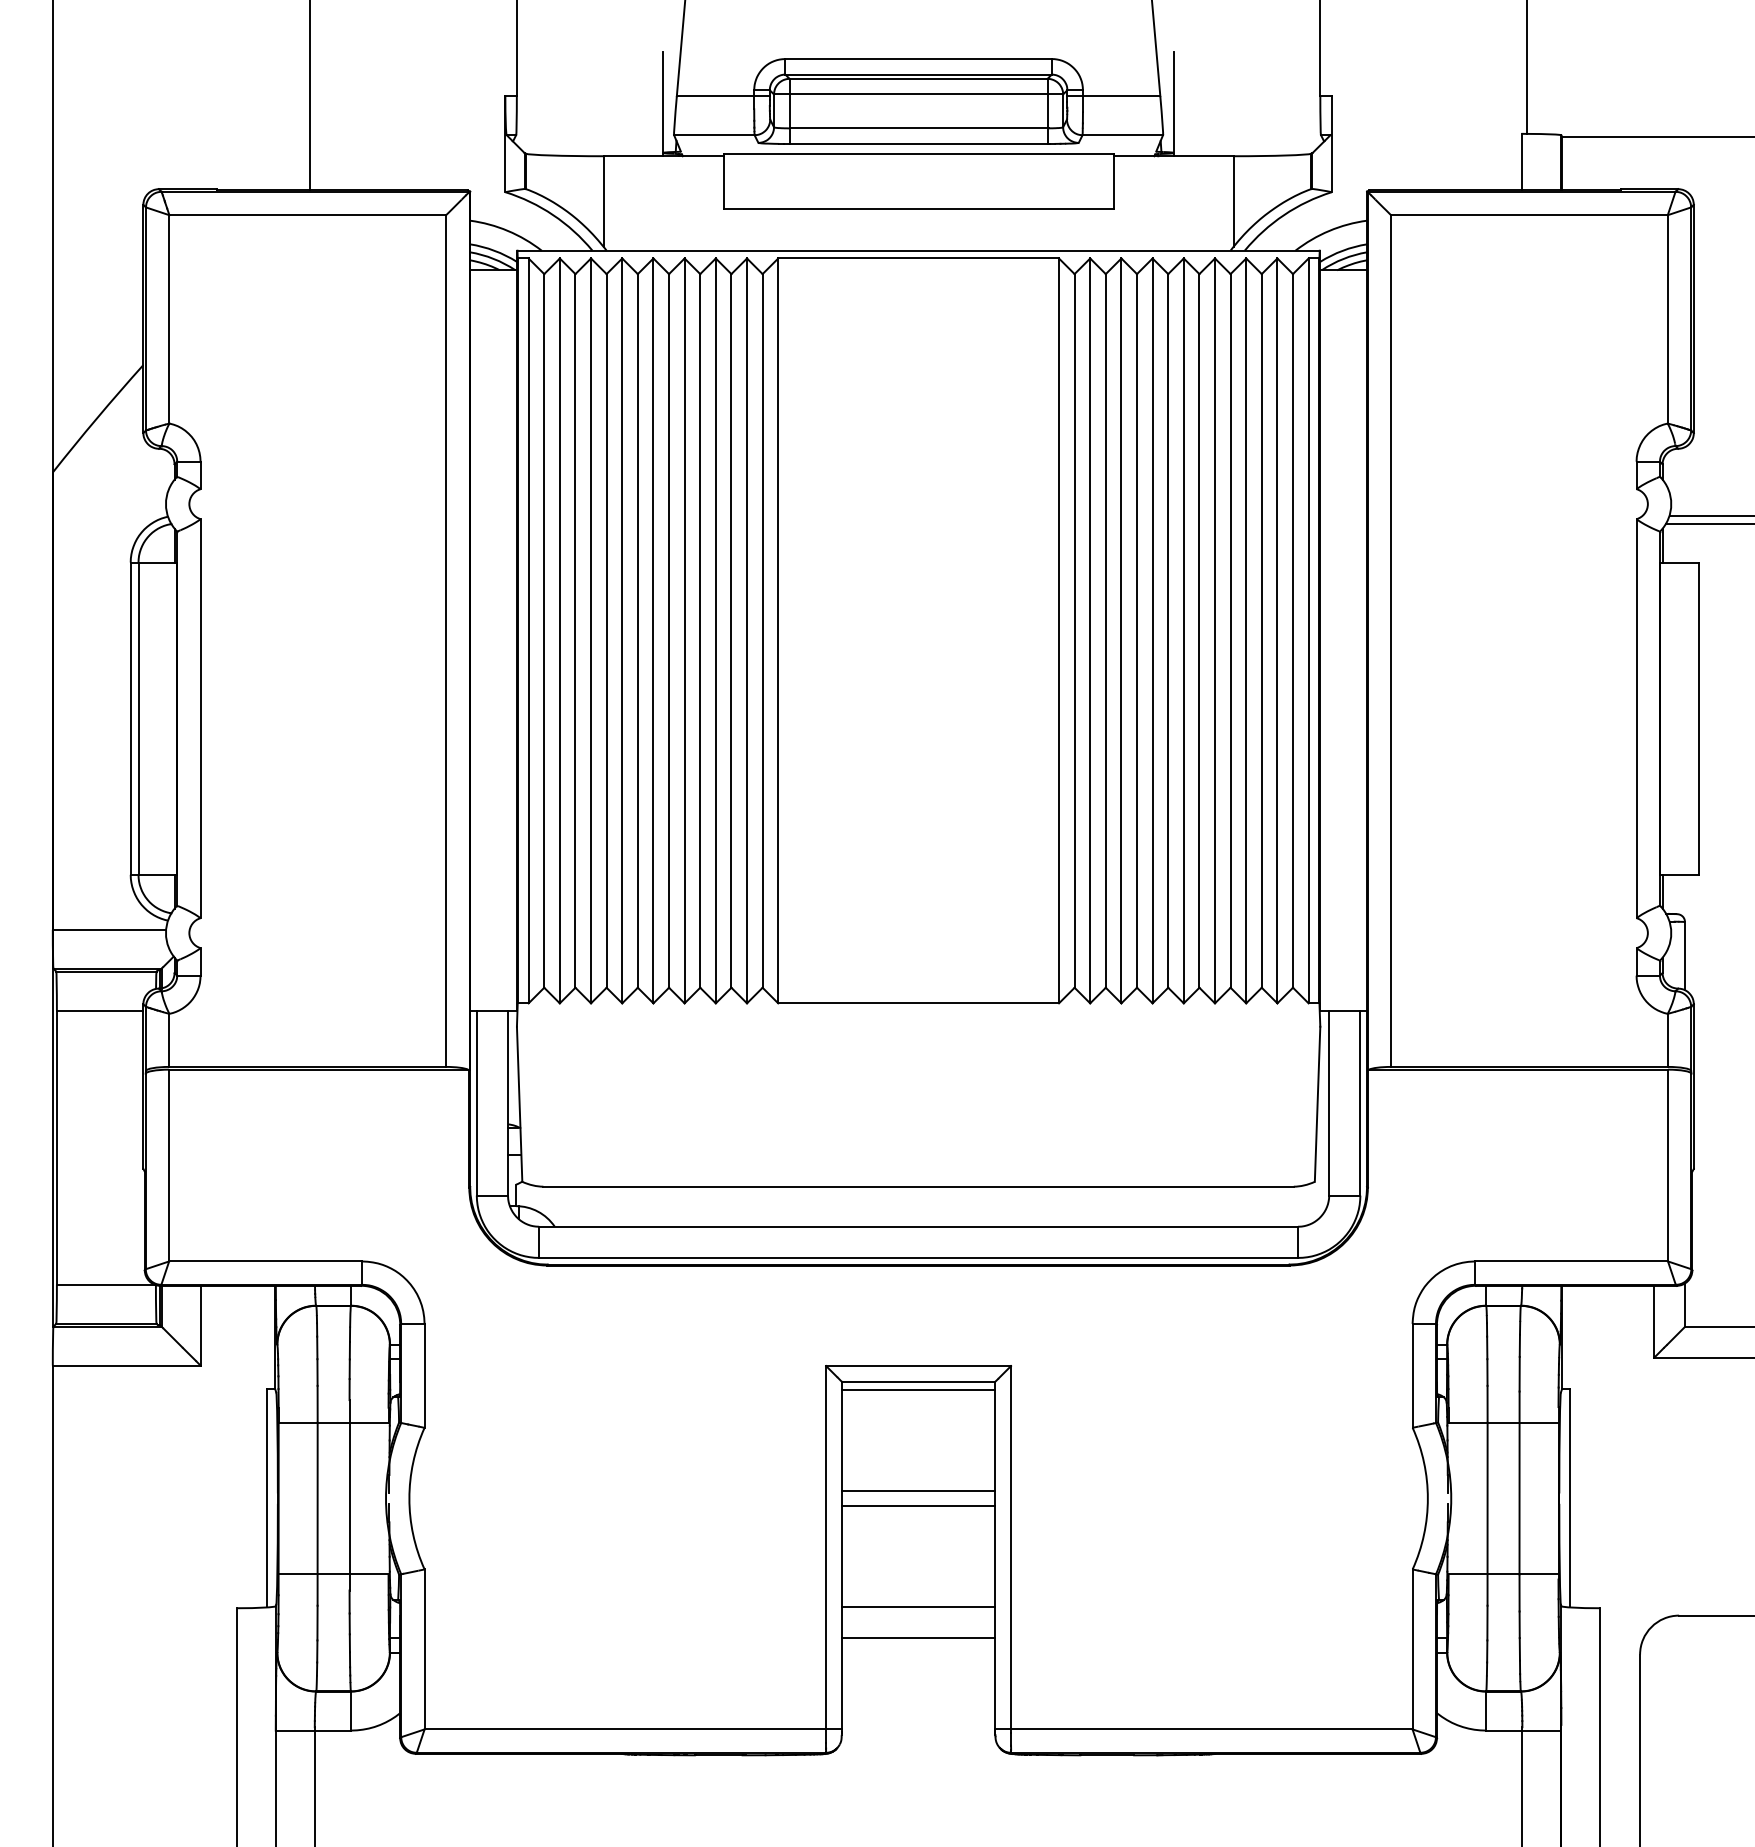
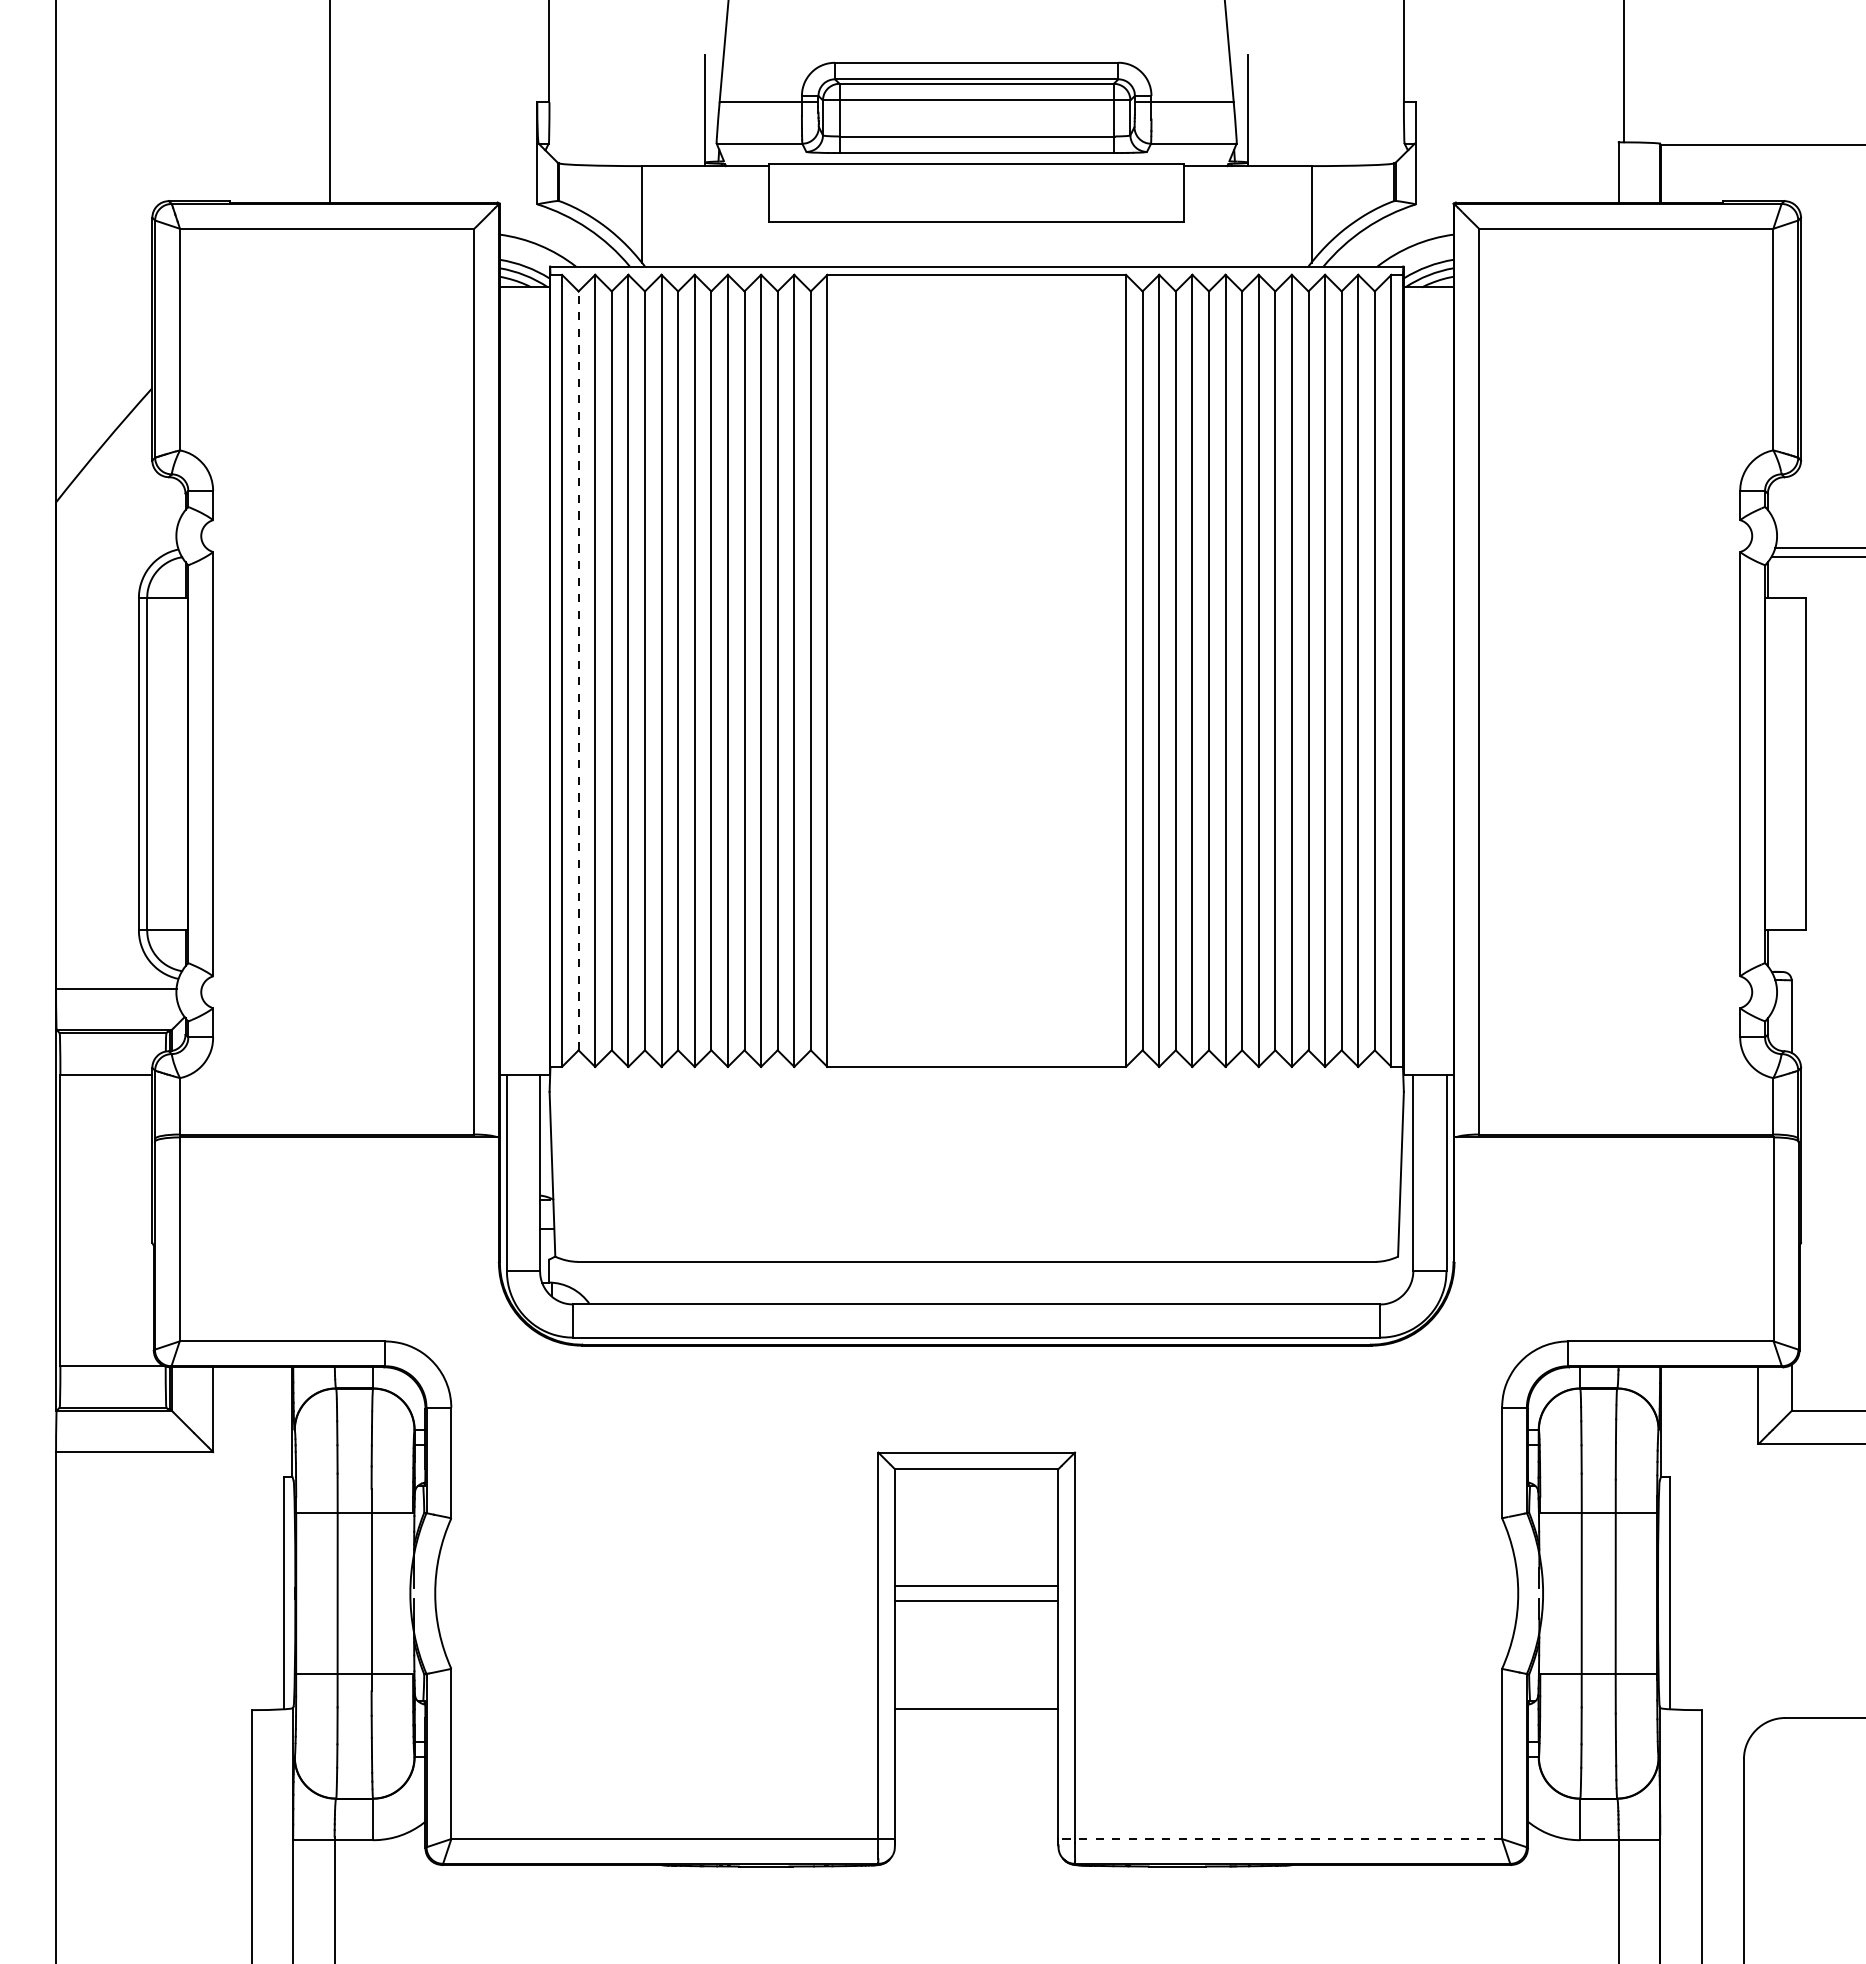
line: (544, 630) -> (578, 670), solid -> dashed
line: (918, 1390) -> (976, 1478), removed
line: (918, 1638) -> (976, 1742), removed
line: (1204, 1728) -> (1280, 1838), solid -> dashed

